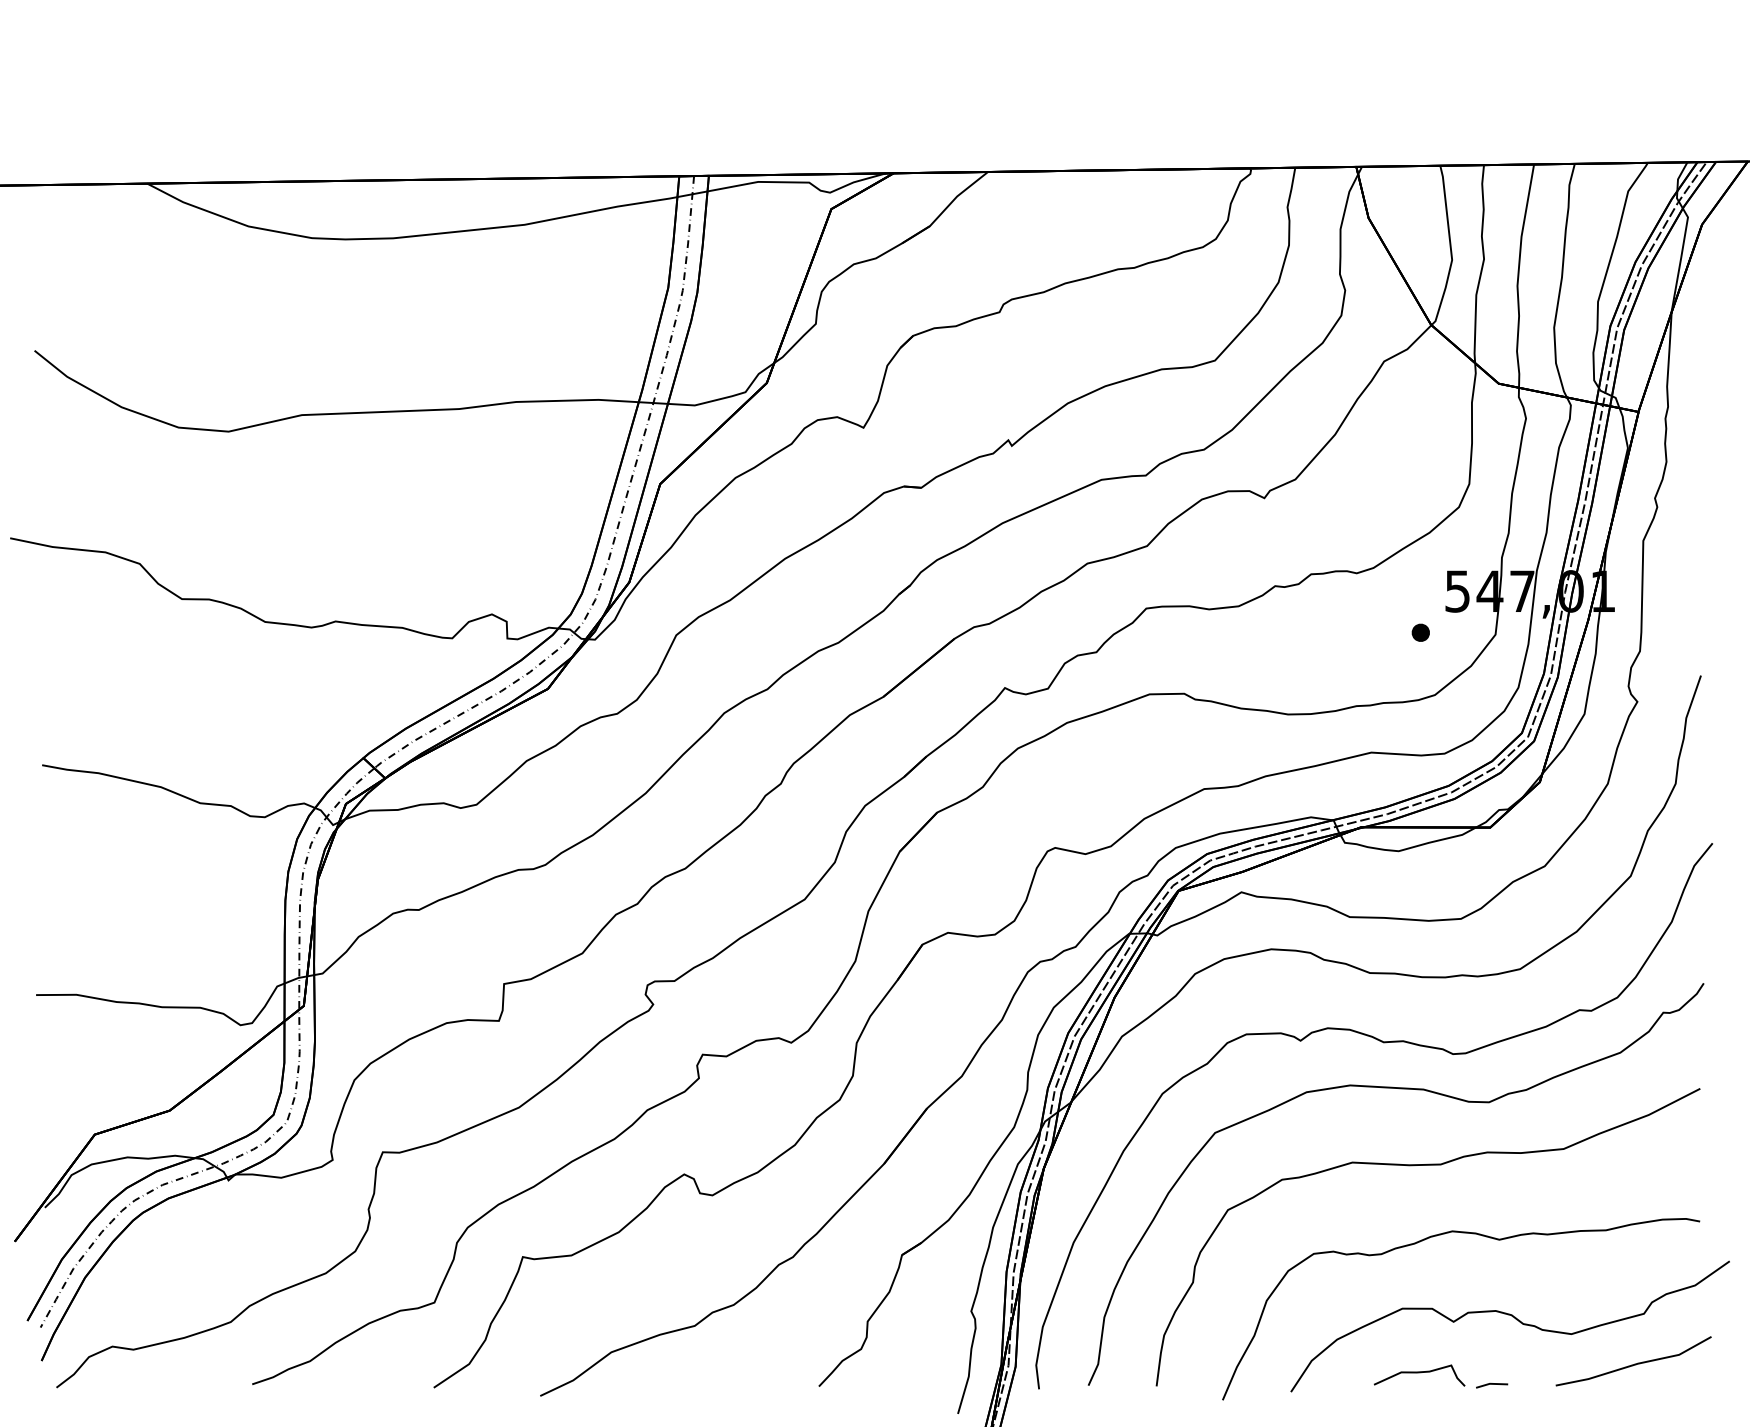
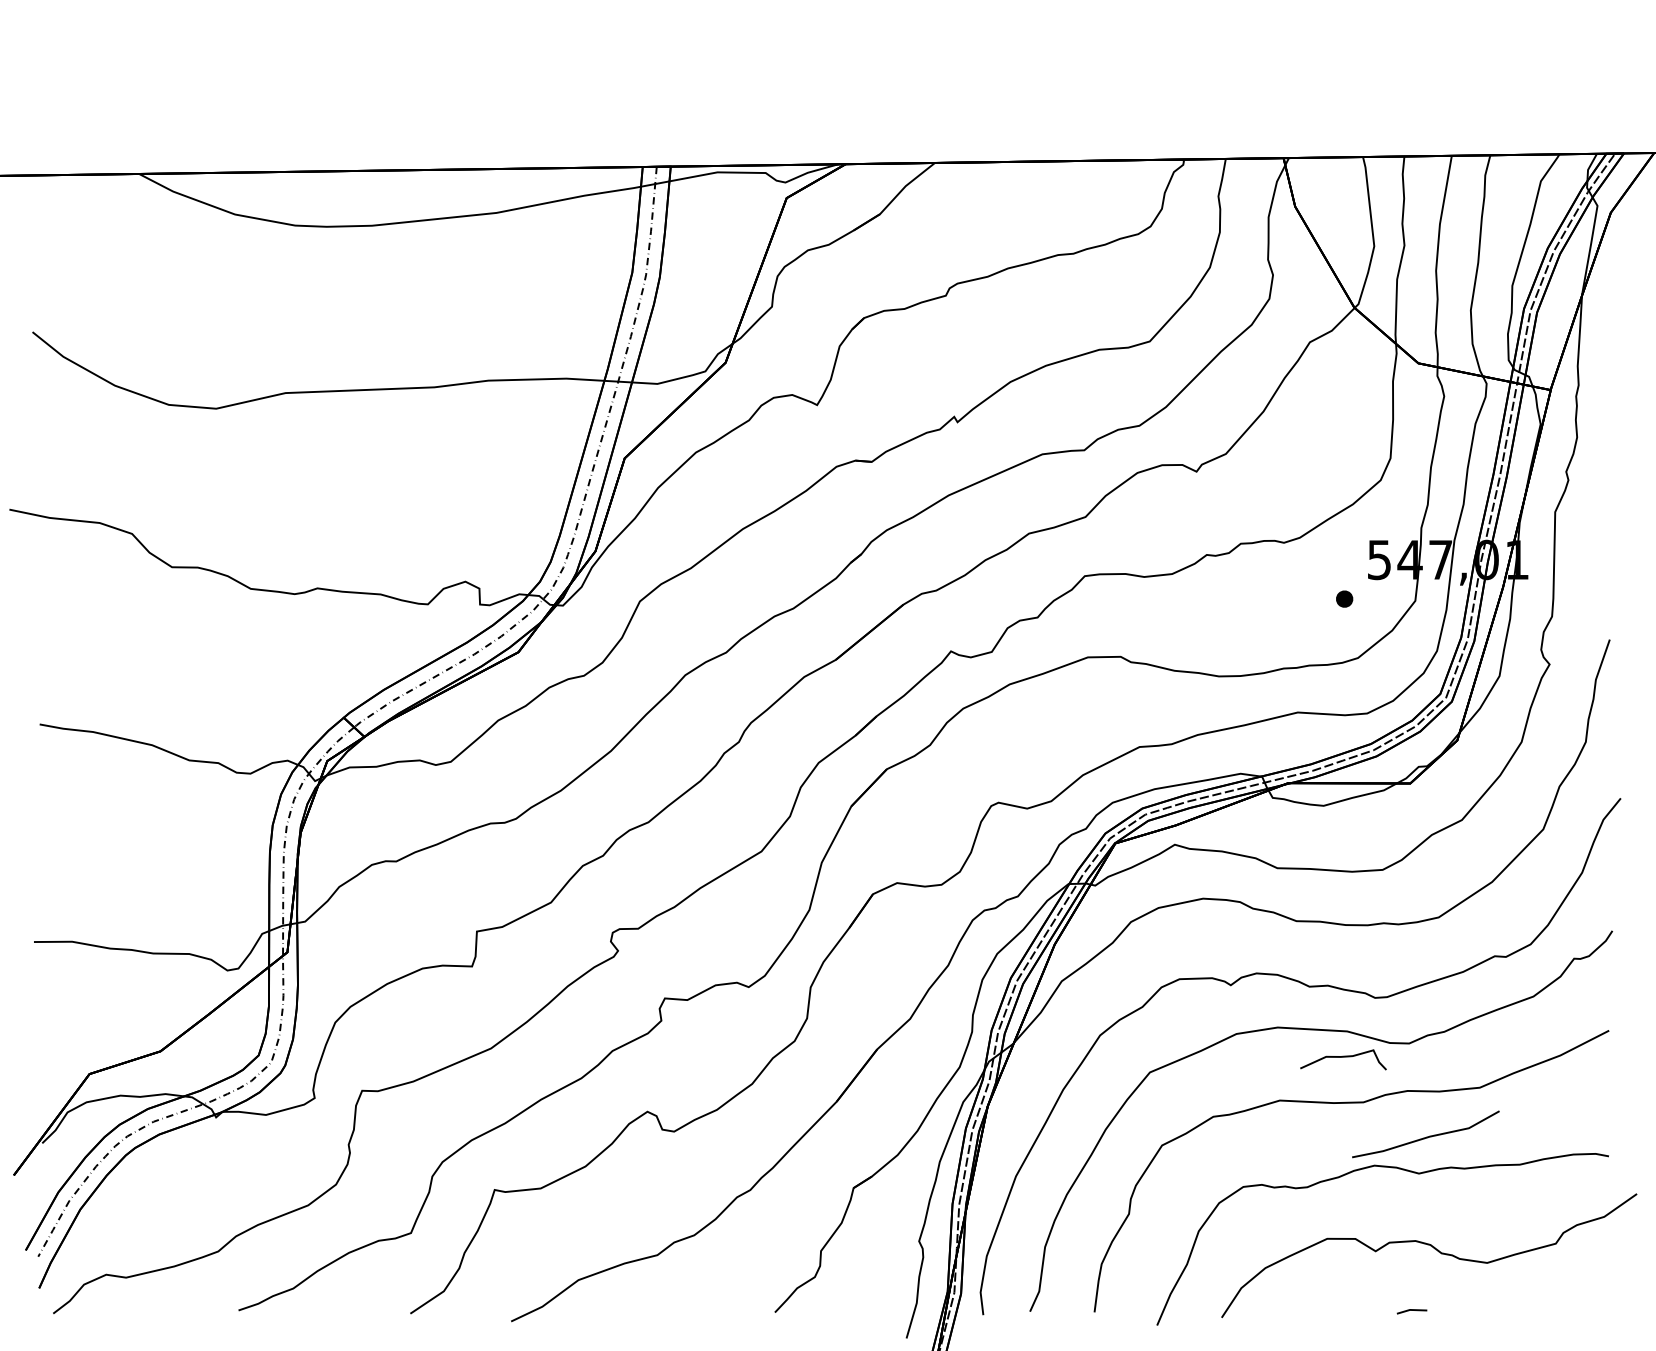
line: (1634, 1363) -> (1426, 1136), moved
curve: (1419, 1373) -> (1343, 1057), moved

